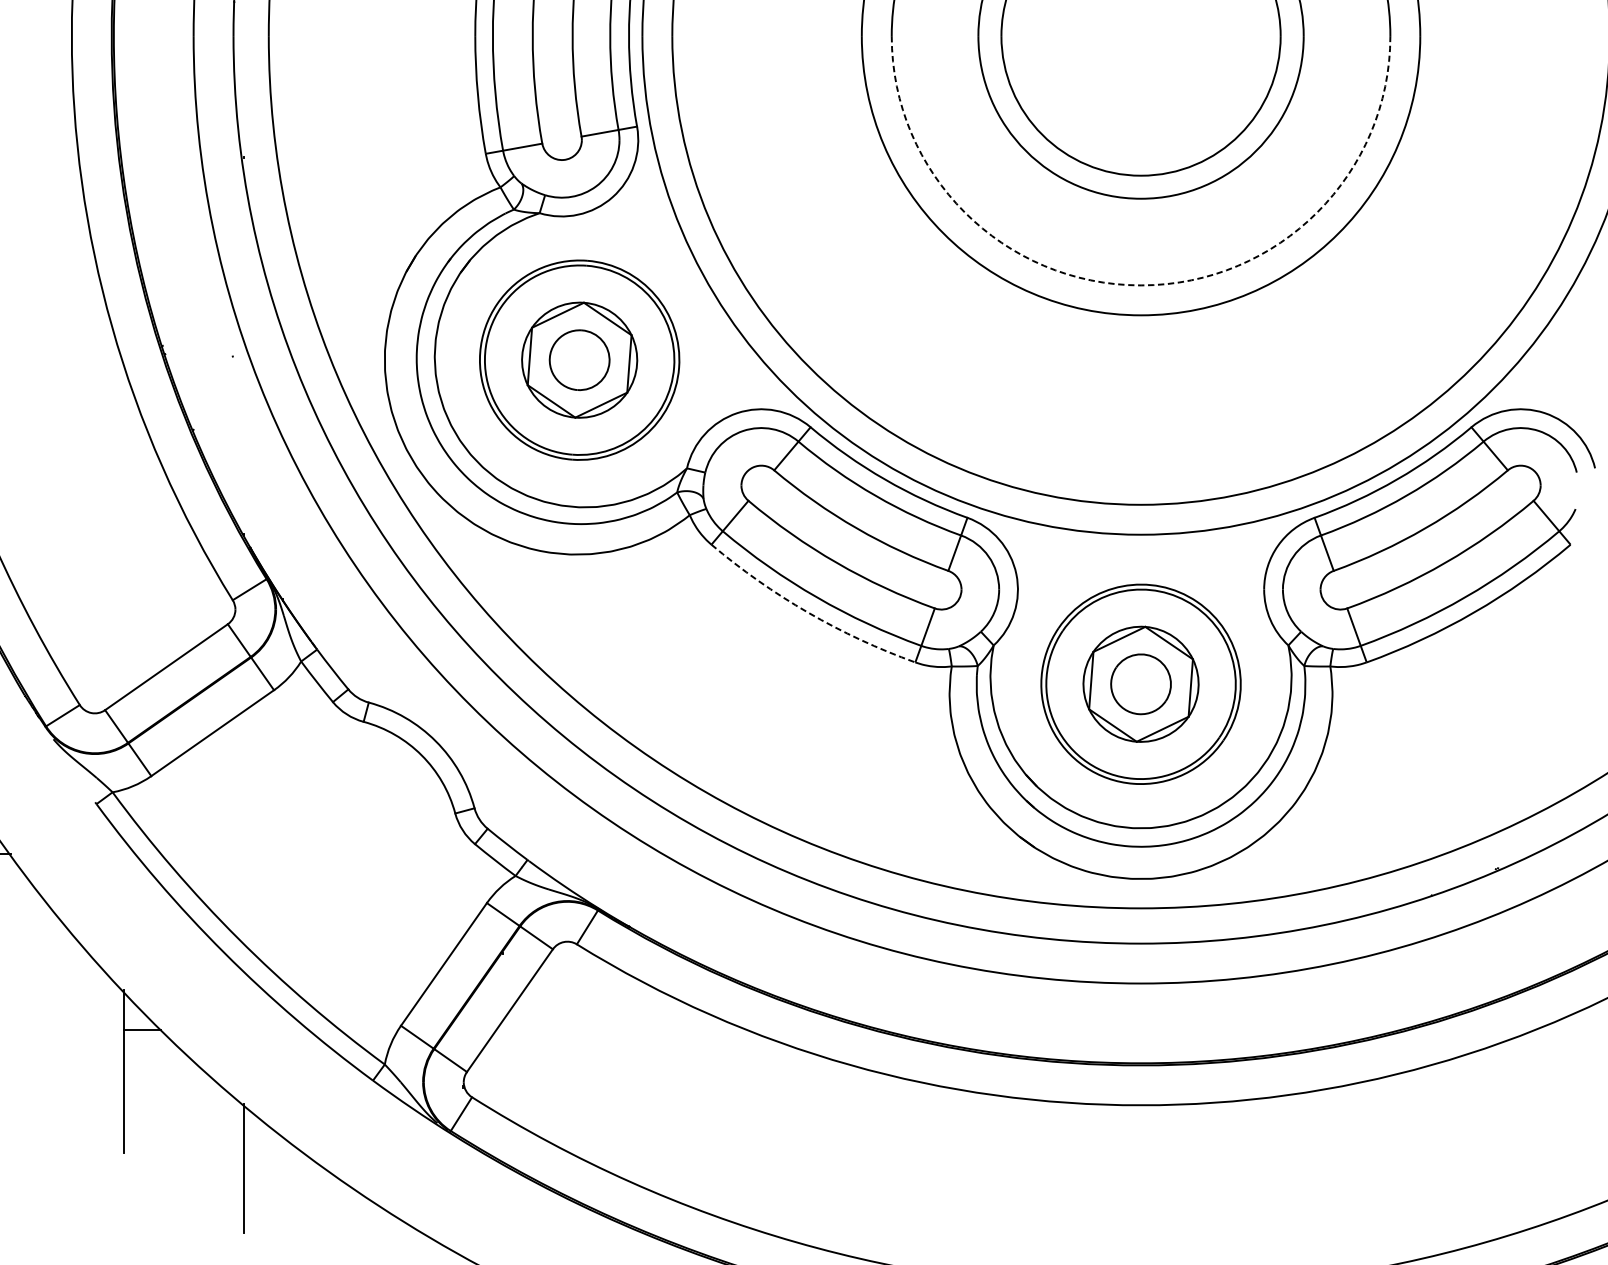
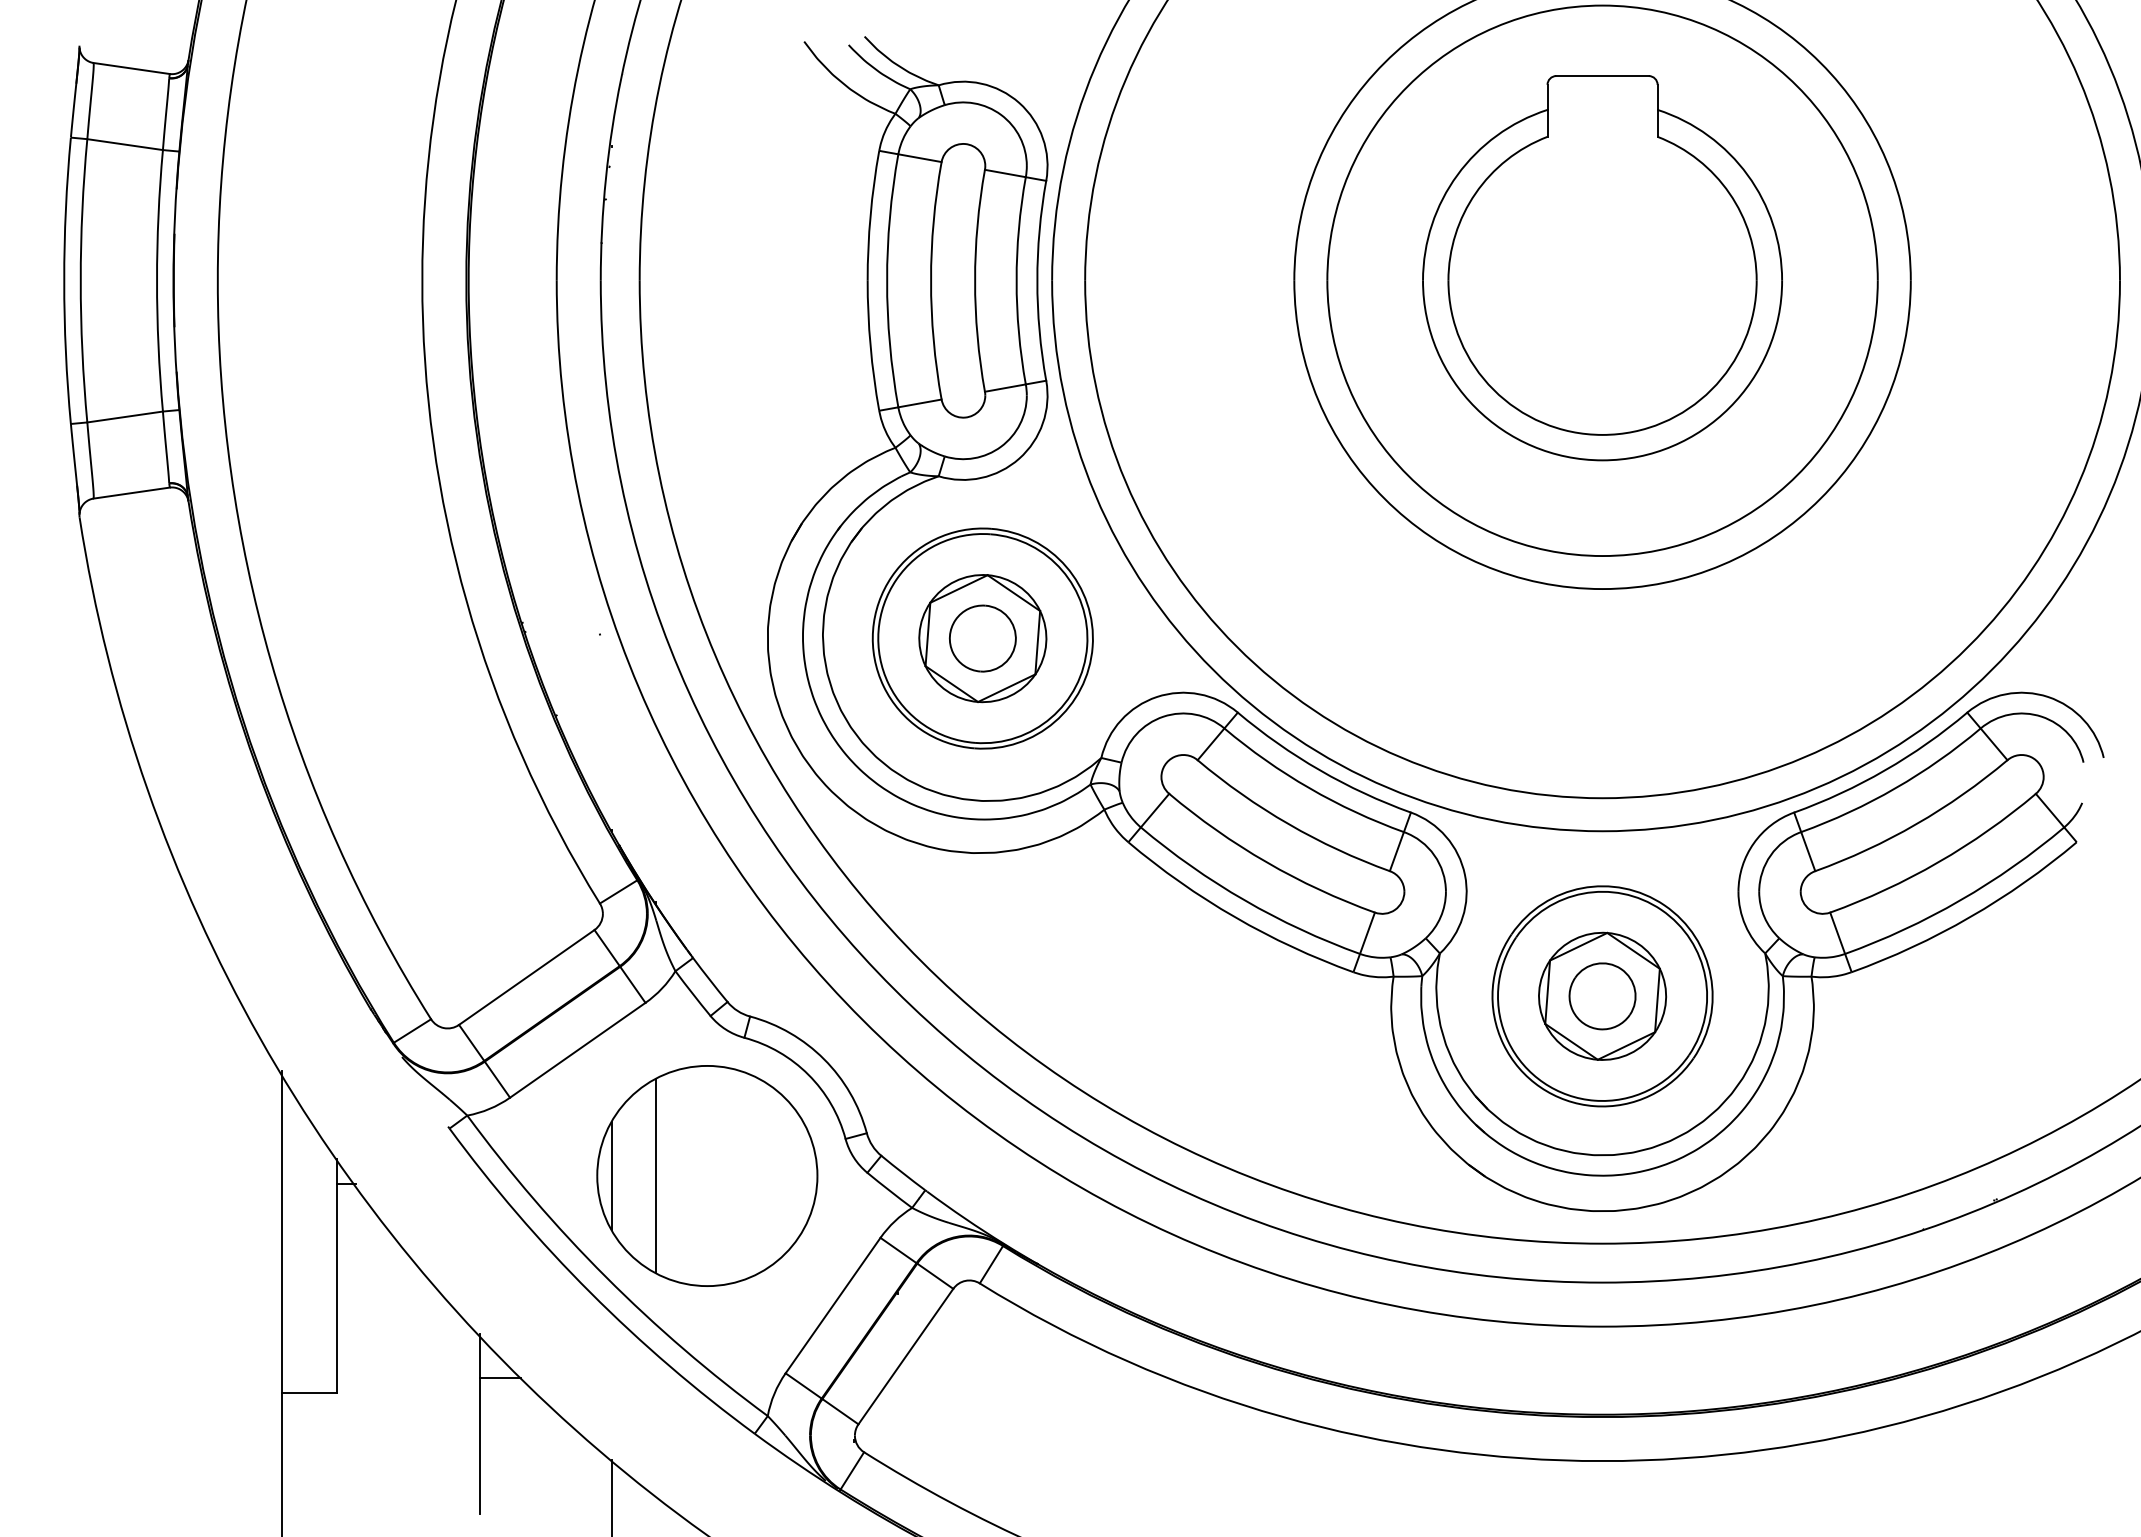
arc: (1140, 285) -> (1602, 556), dashed -> solid
arc: (808, 612) -> (1235, 917), dashed -> solid
part: (330, 846) -> (707, 1175), added

